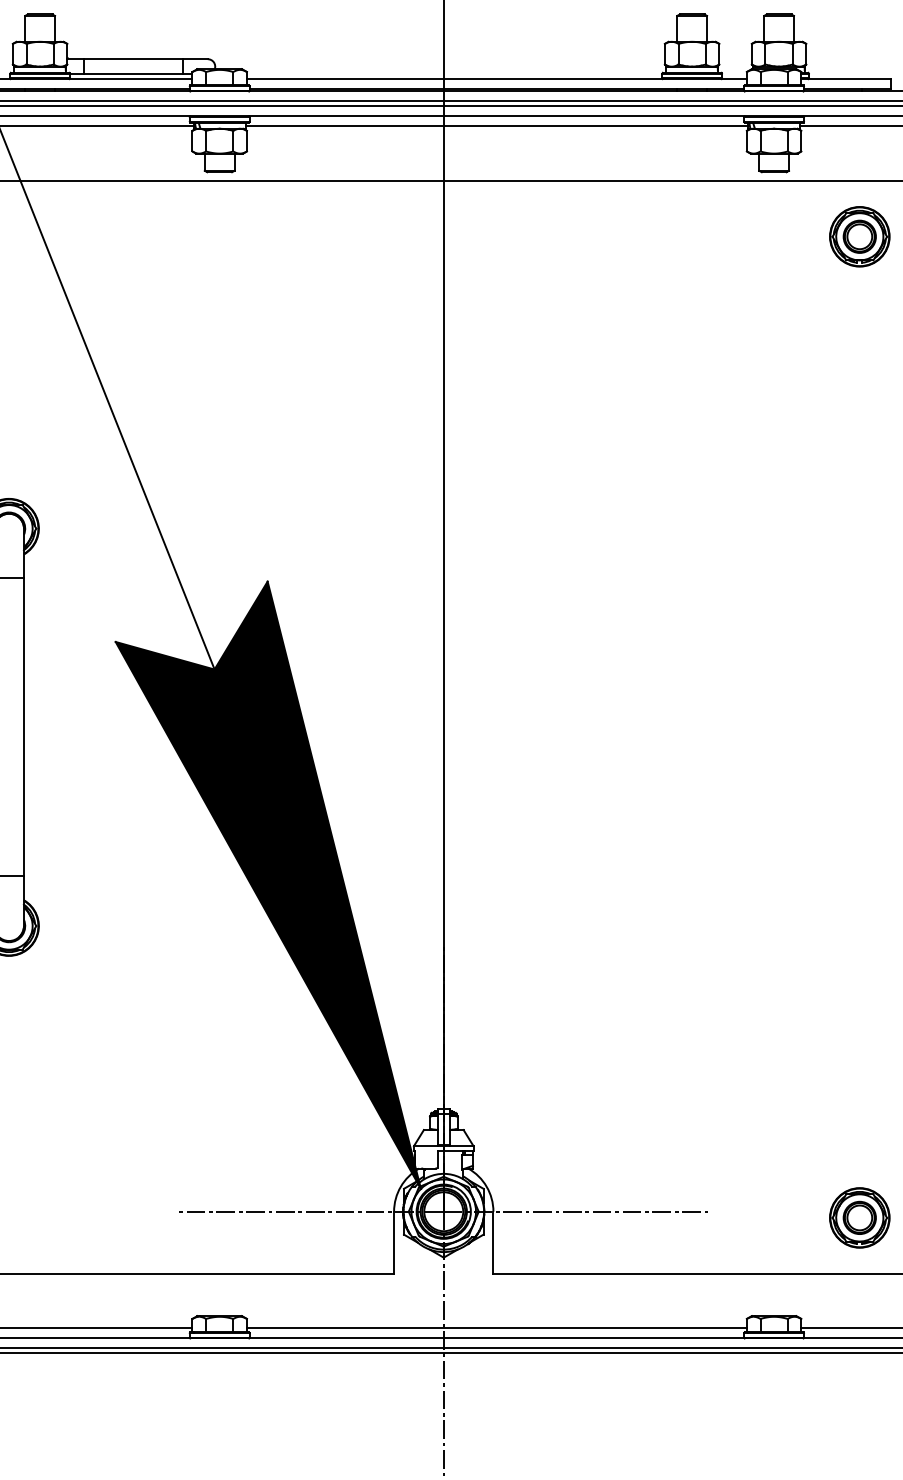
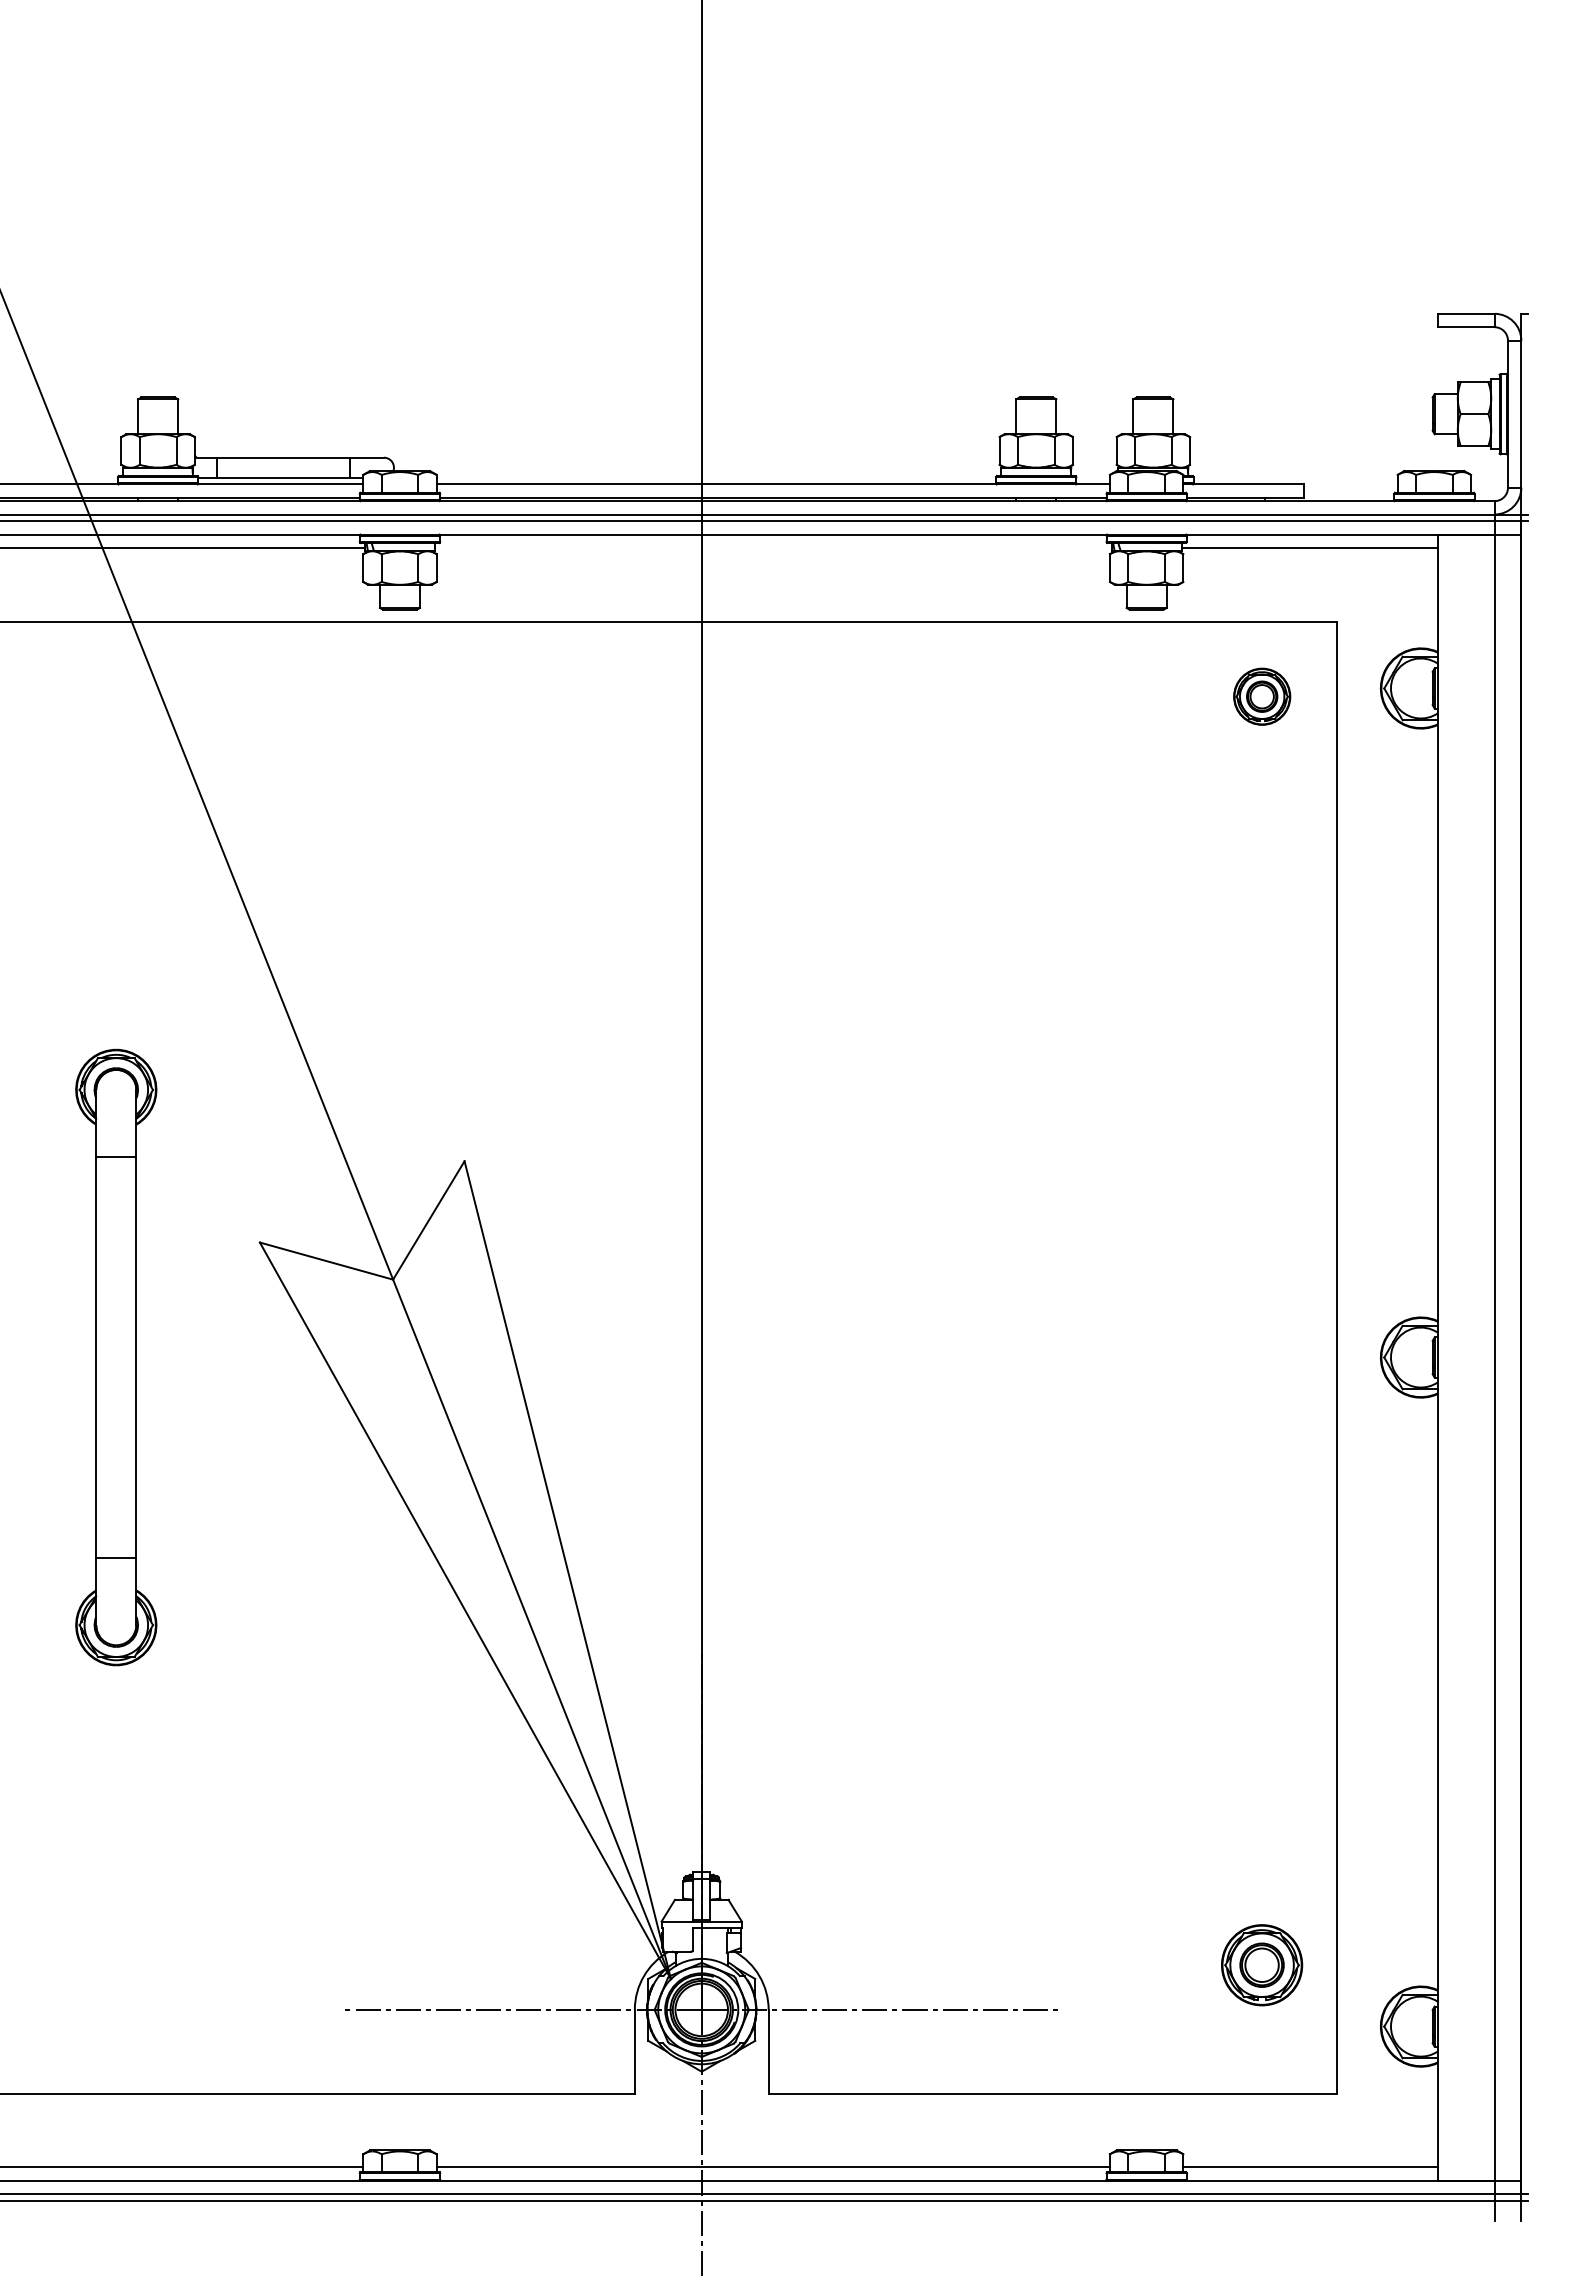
line: (497, 126) -> (773, 548), removed
part: (860, 236) -> (1262, 696), size x0.7
fill: (268, 885) -> (465, 1570), removed
part: (860, 1218) -> (1262, 1965), moved

